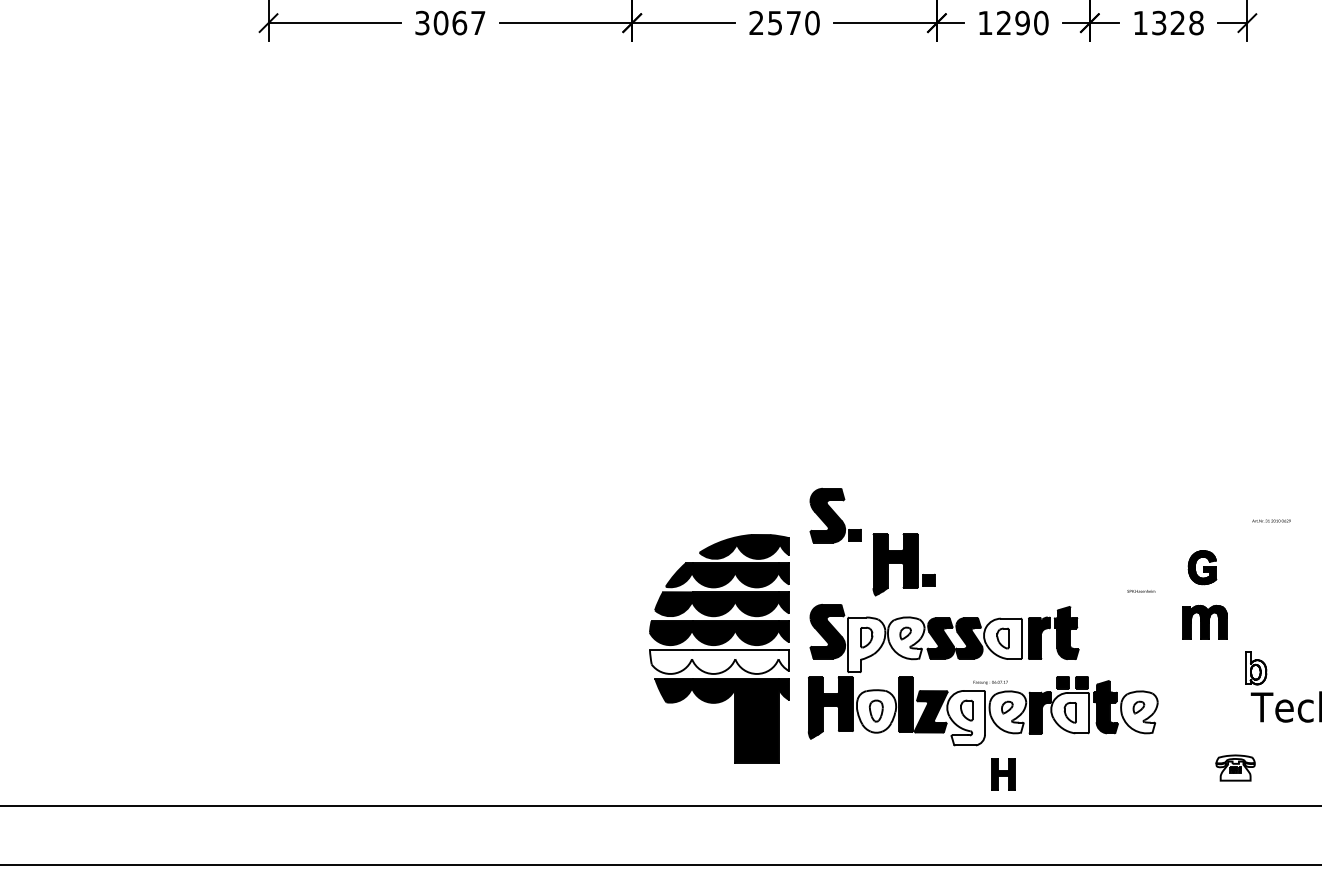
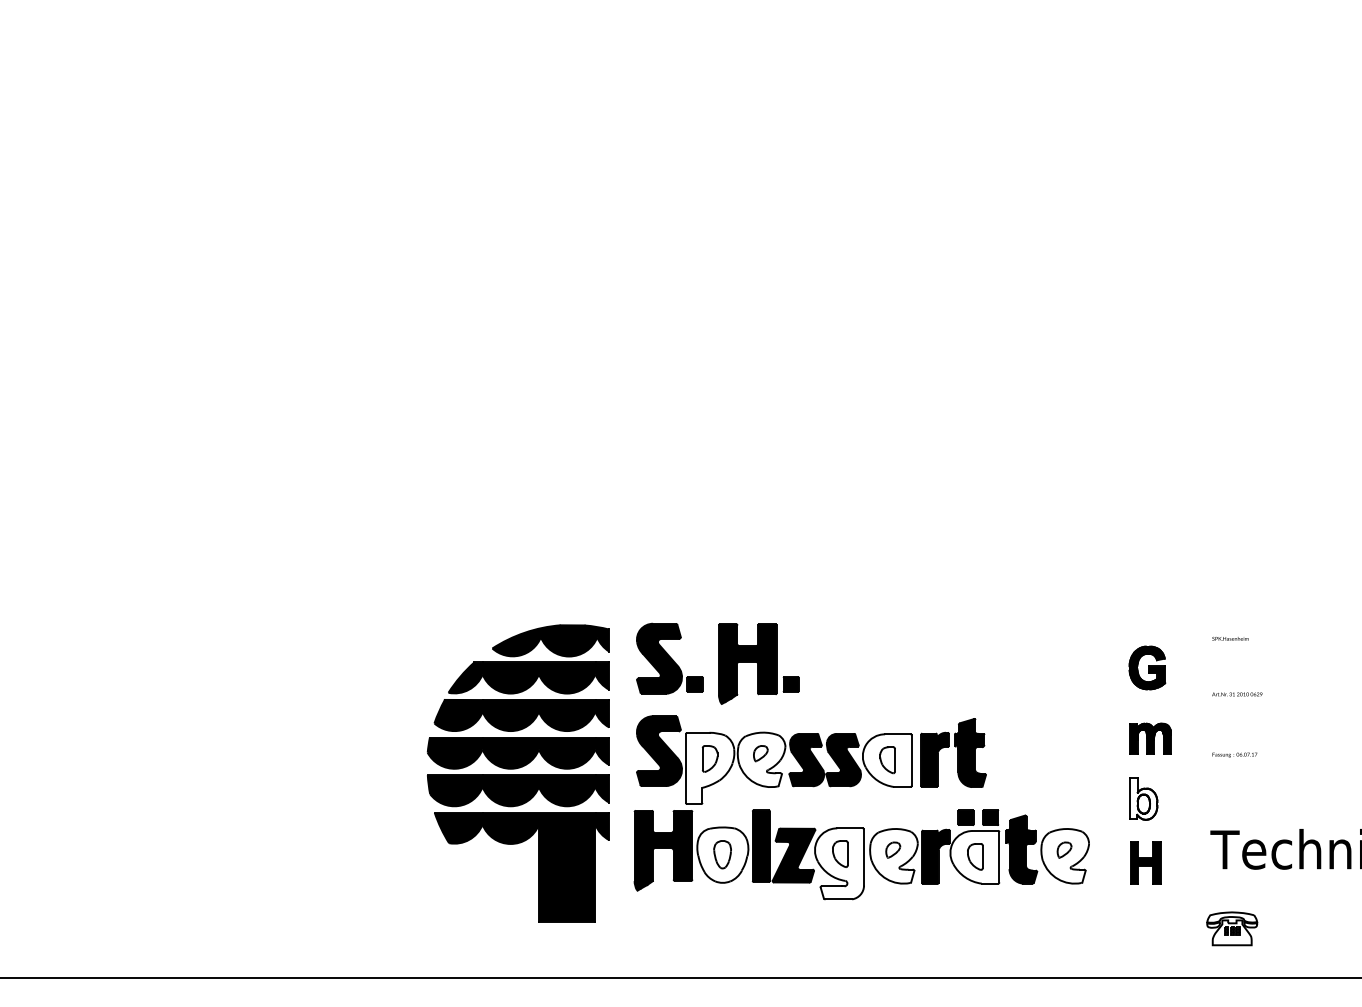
part: (835, 515) -> (669, 658), moved
text: (1271, 520) -> (1237, 693), moved
text: (1141, 591) -> (1230, 639), moved
part: (1204, 621) -> (1149, 737), size x0.71
fill: (719, 662) -> (518, 791), added
part: (1256, 668) -> (1144, 799), moved
text: (990, 682) -> (1234, 754), moved
part: (1235, 767) -> (1232, 928), moved
part: (1003, 774) -> (1146, 862), moved

